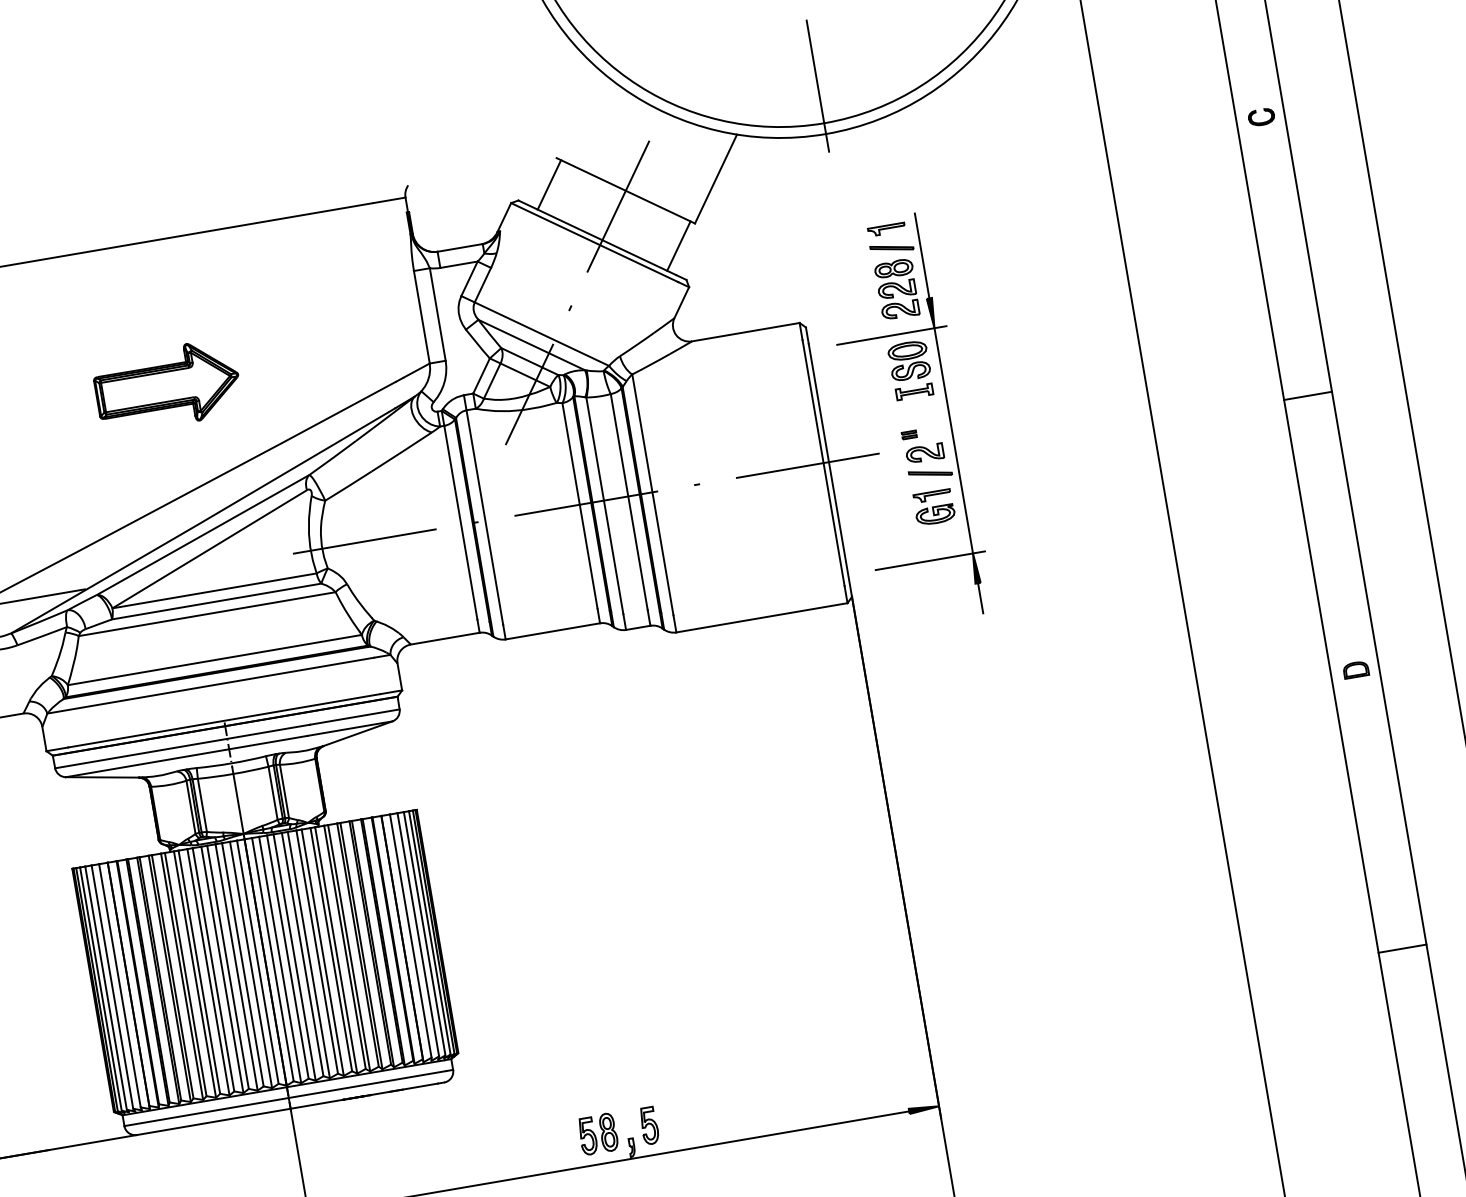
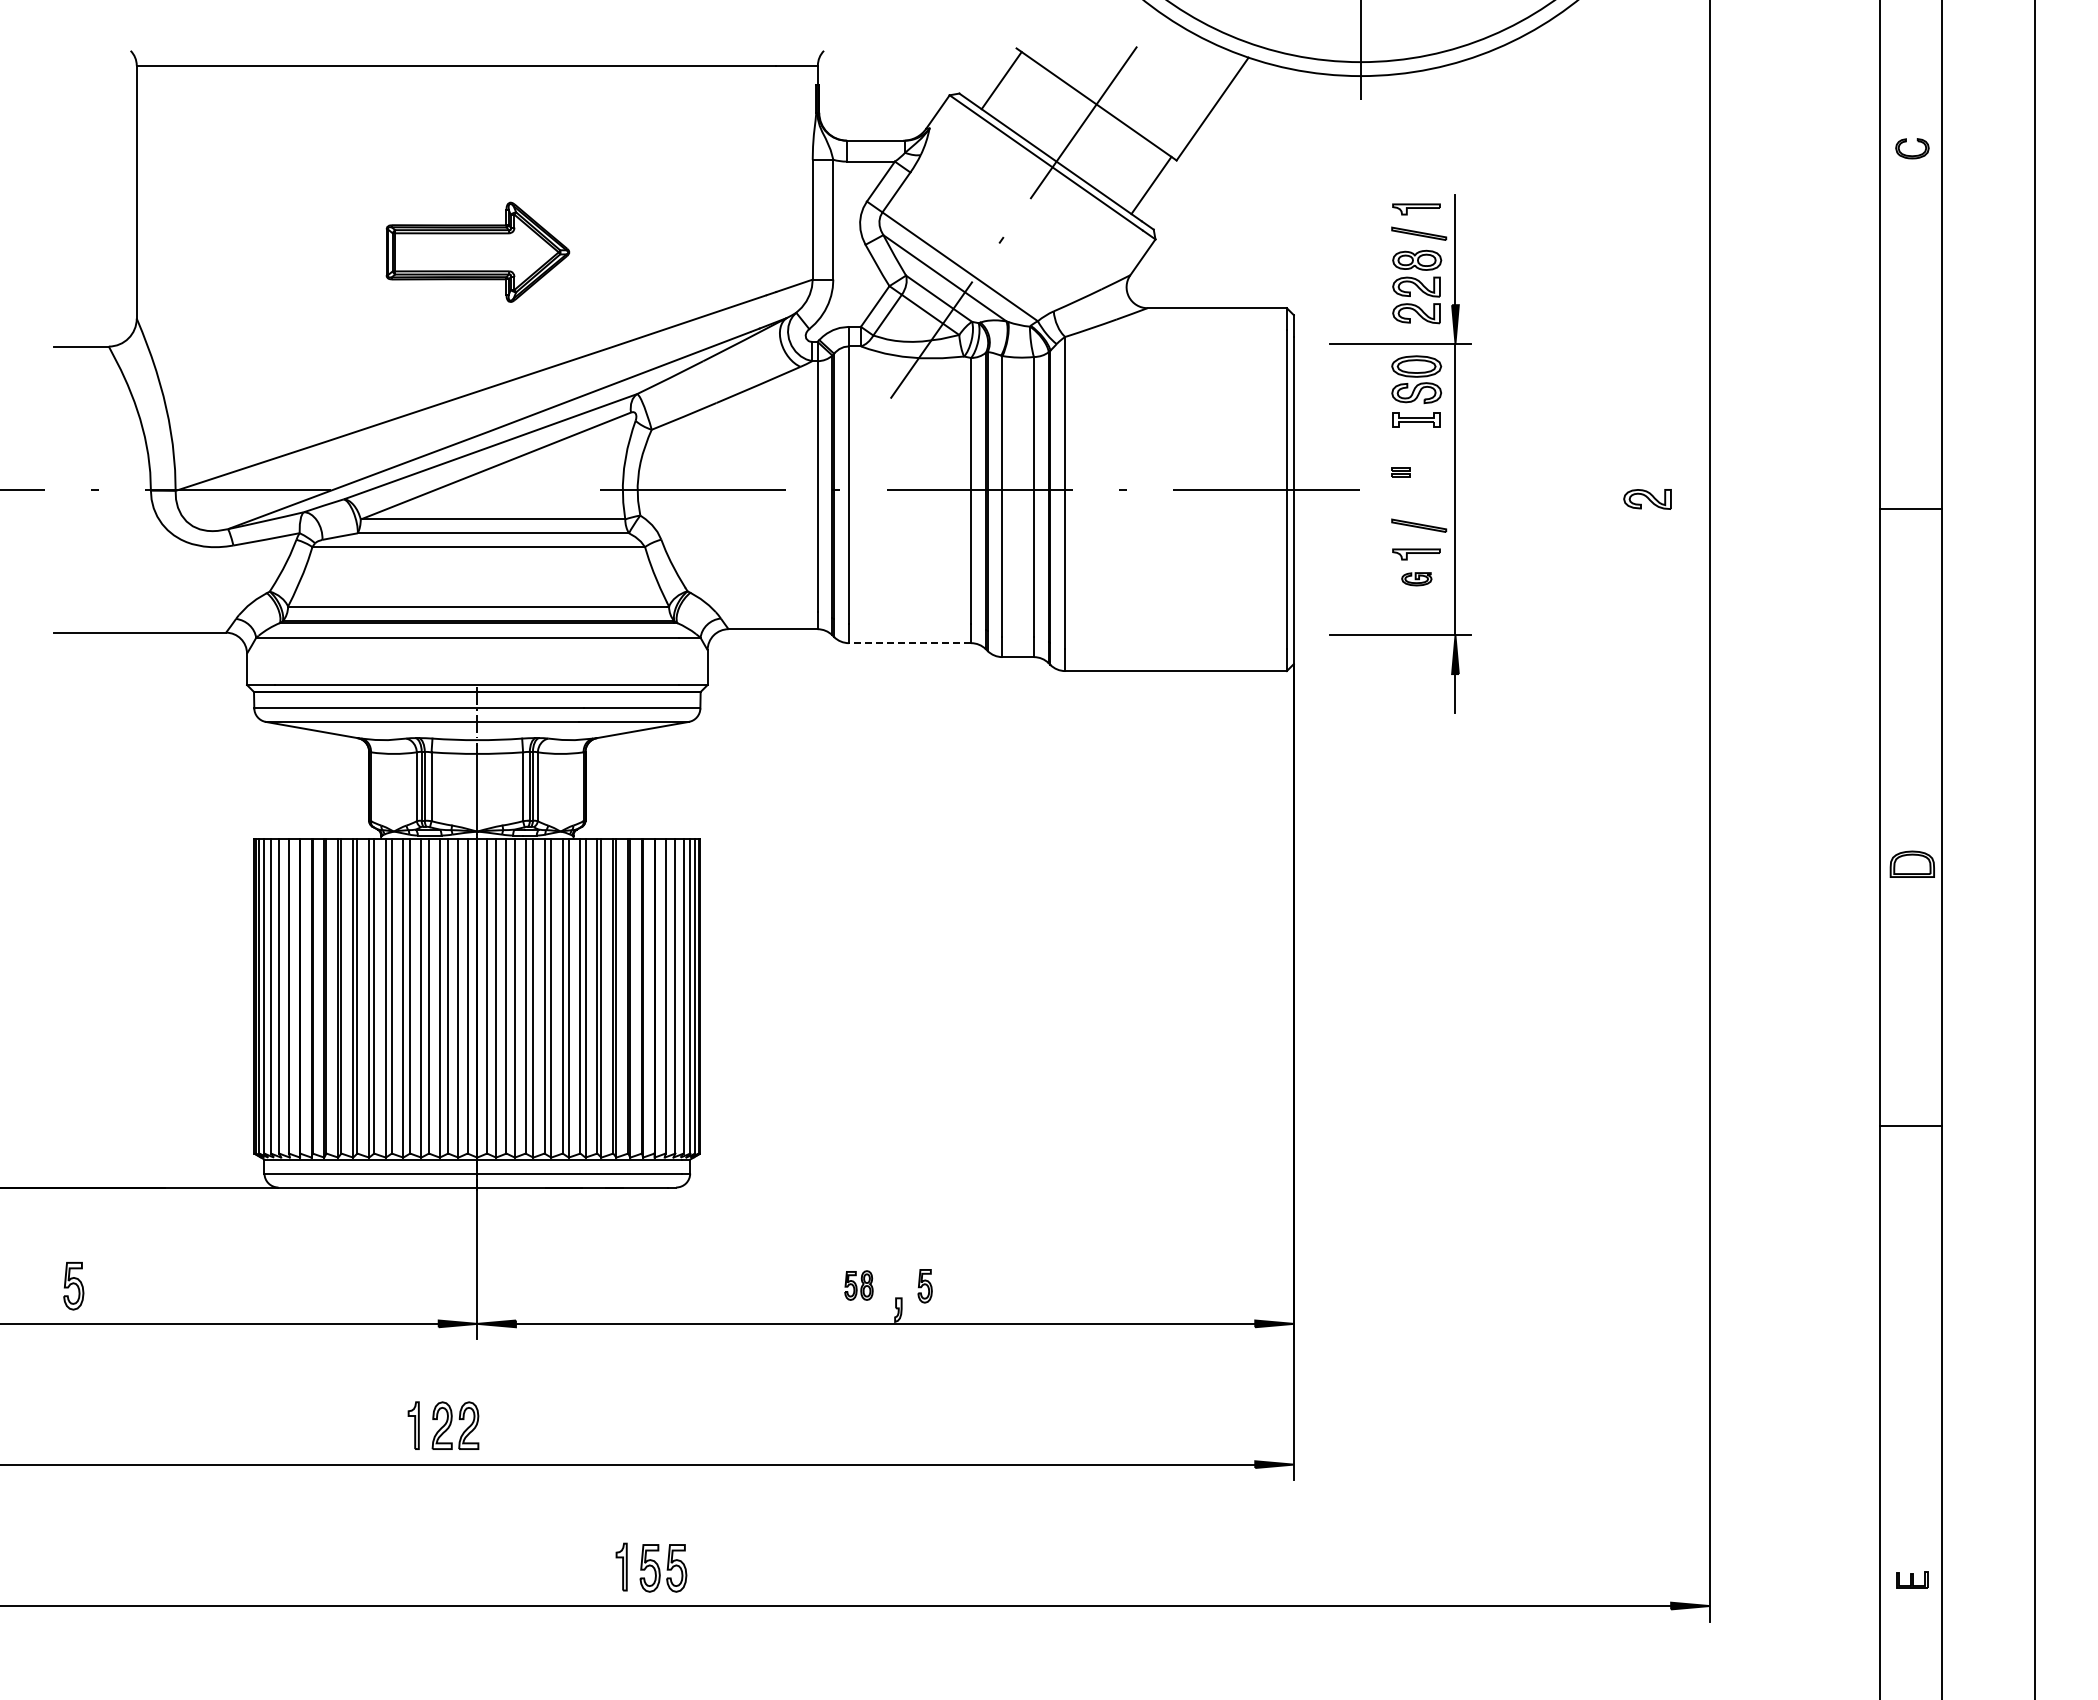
part: (924, 453) -> (1647, 499), moved
part: (935, 515) -> (1416, 579), size x0.6
line: (552, 631) -> (909, 643), solid -> dashed
part: (1356, 669) -> (1912, 864), size x1.4
line: (1402, 948) -> (1910, 1126), moved
part: (648, 1126) -> (924, 1286), size x0.7
part: (597, 1134) -> (858, 1285), size x0.6

